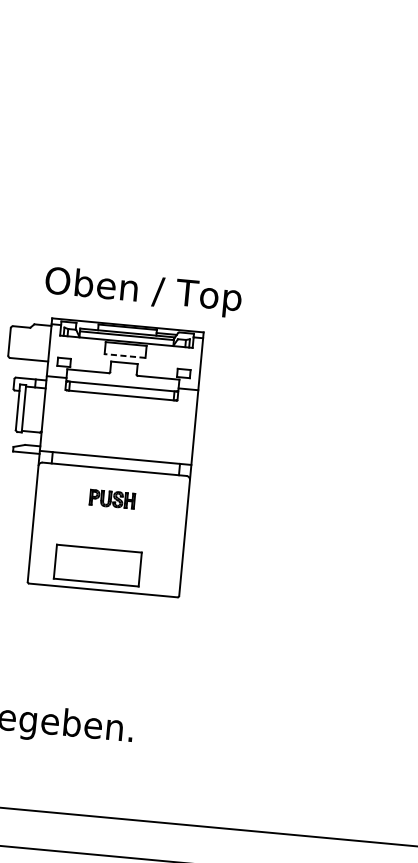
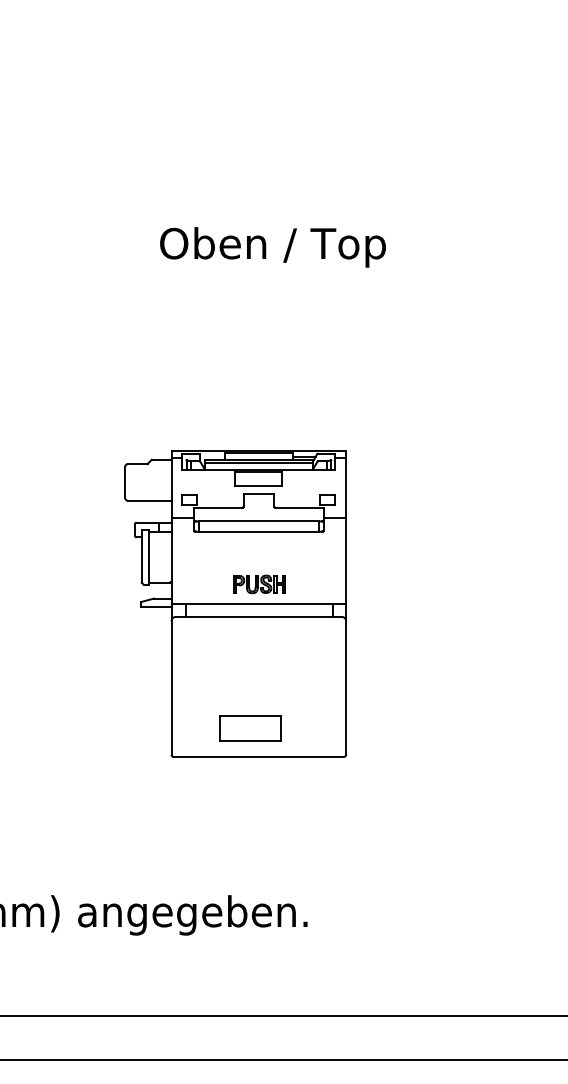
text: (142, 292) -> (272, 247), moved
line: (124, 356) -> (258, 486), dashed -> solid
part: (112, 499) -> (259, 584), moved
part: (98, 565) -> (250, 728), size x0.62

